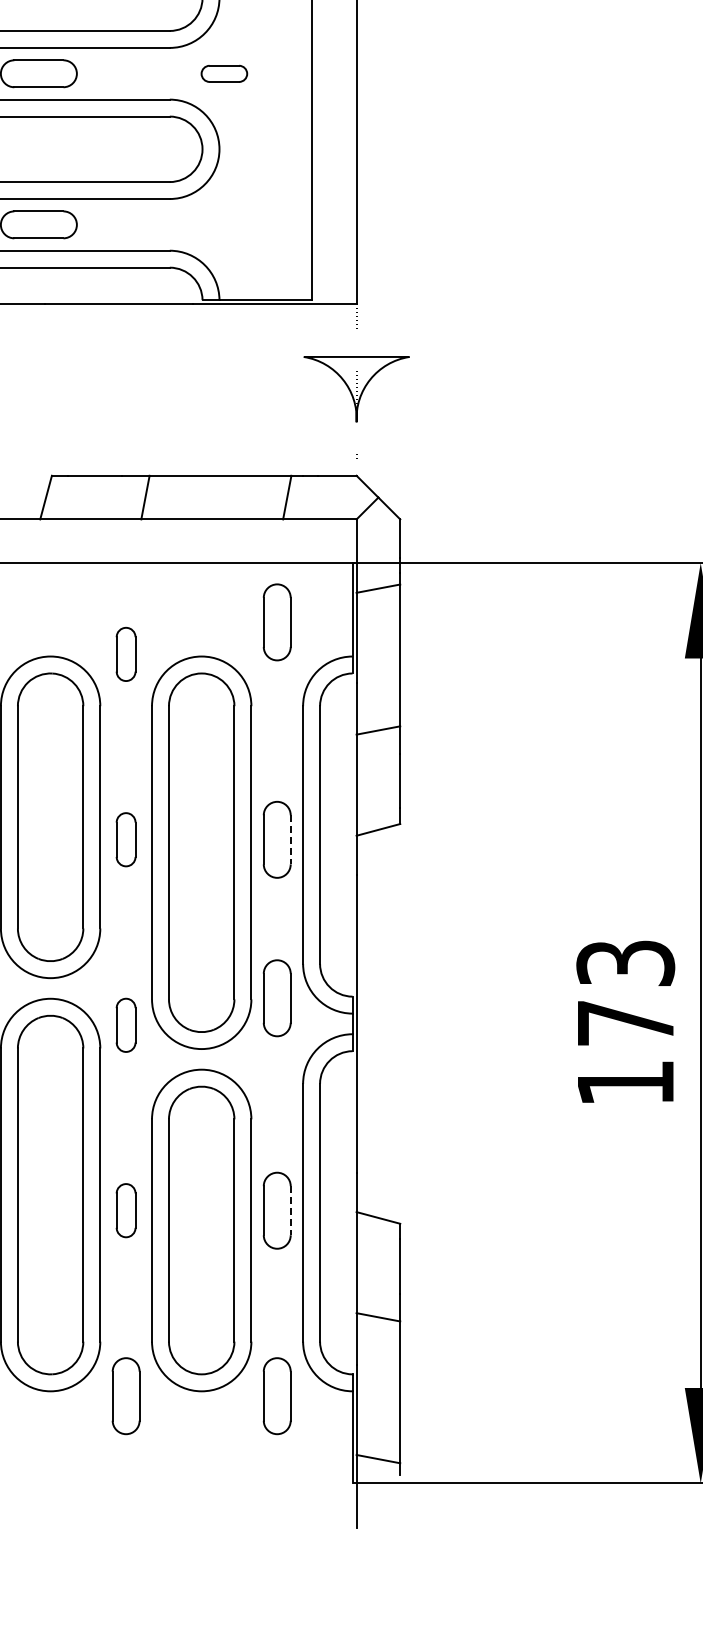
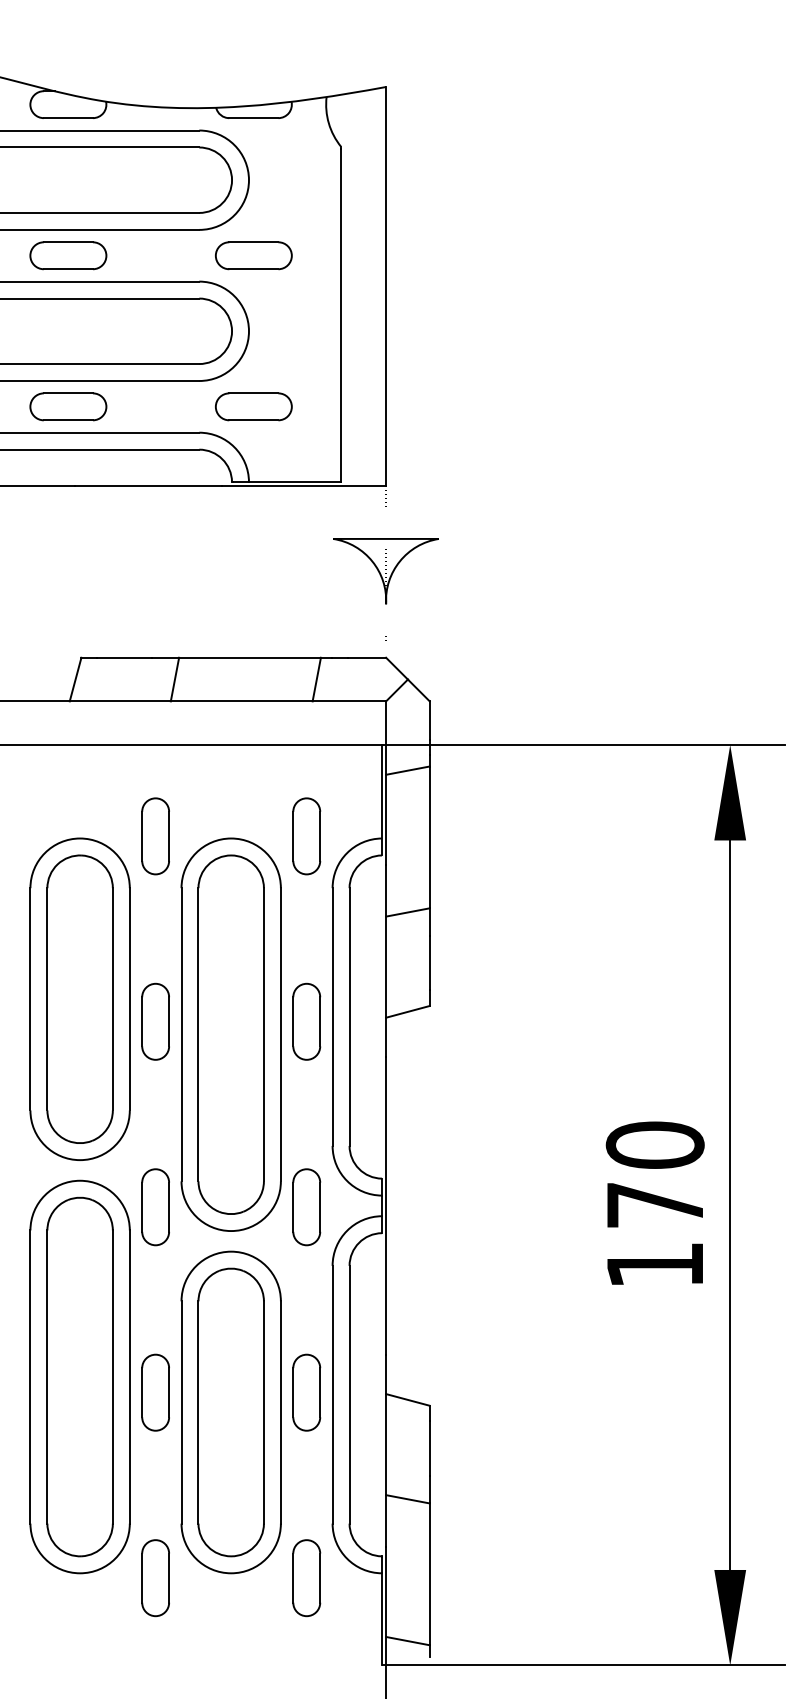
part: (224, 73) -> (253, 255), size x1.67
part: (224, 224) -> (253, 406), added
part: (277, 622) -> (306, 836), moved
part: (126, 654) -> (155, 836), size x1.43
part: (126, 839) -> (155, 1021), size x1.43
line: (291, 839) -> (320, 1021), dashed -> solid
text: (625, 962) -> (654, 1144), 173 -> 170
part: (277, 998) -> (306, 1207), moved
part: (126, 1025) -> (155, 1207), size x1.43
part: (126, 1210) -> (155, 1392), size x1.43
line: (291, 1210) -> (320, 1392), dashed -> solid

